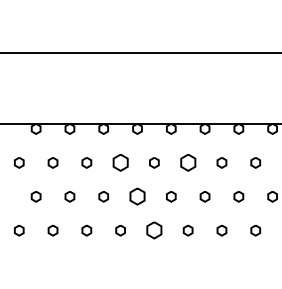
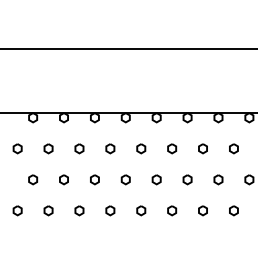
part: (120, 162) -> (110, 148), size x0.62
part: (187, 162) -> (171, 148), size x0.62
part: (137, 196) -> (125, 179), size x0.62
part: (154, 230) -> (141, 210), size x0.62

